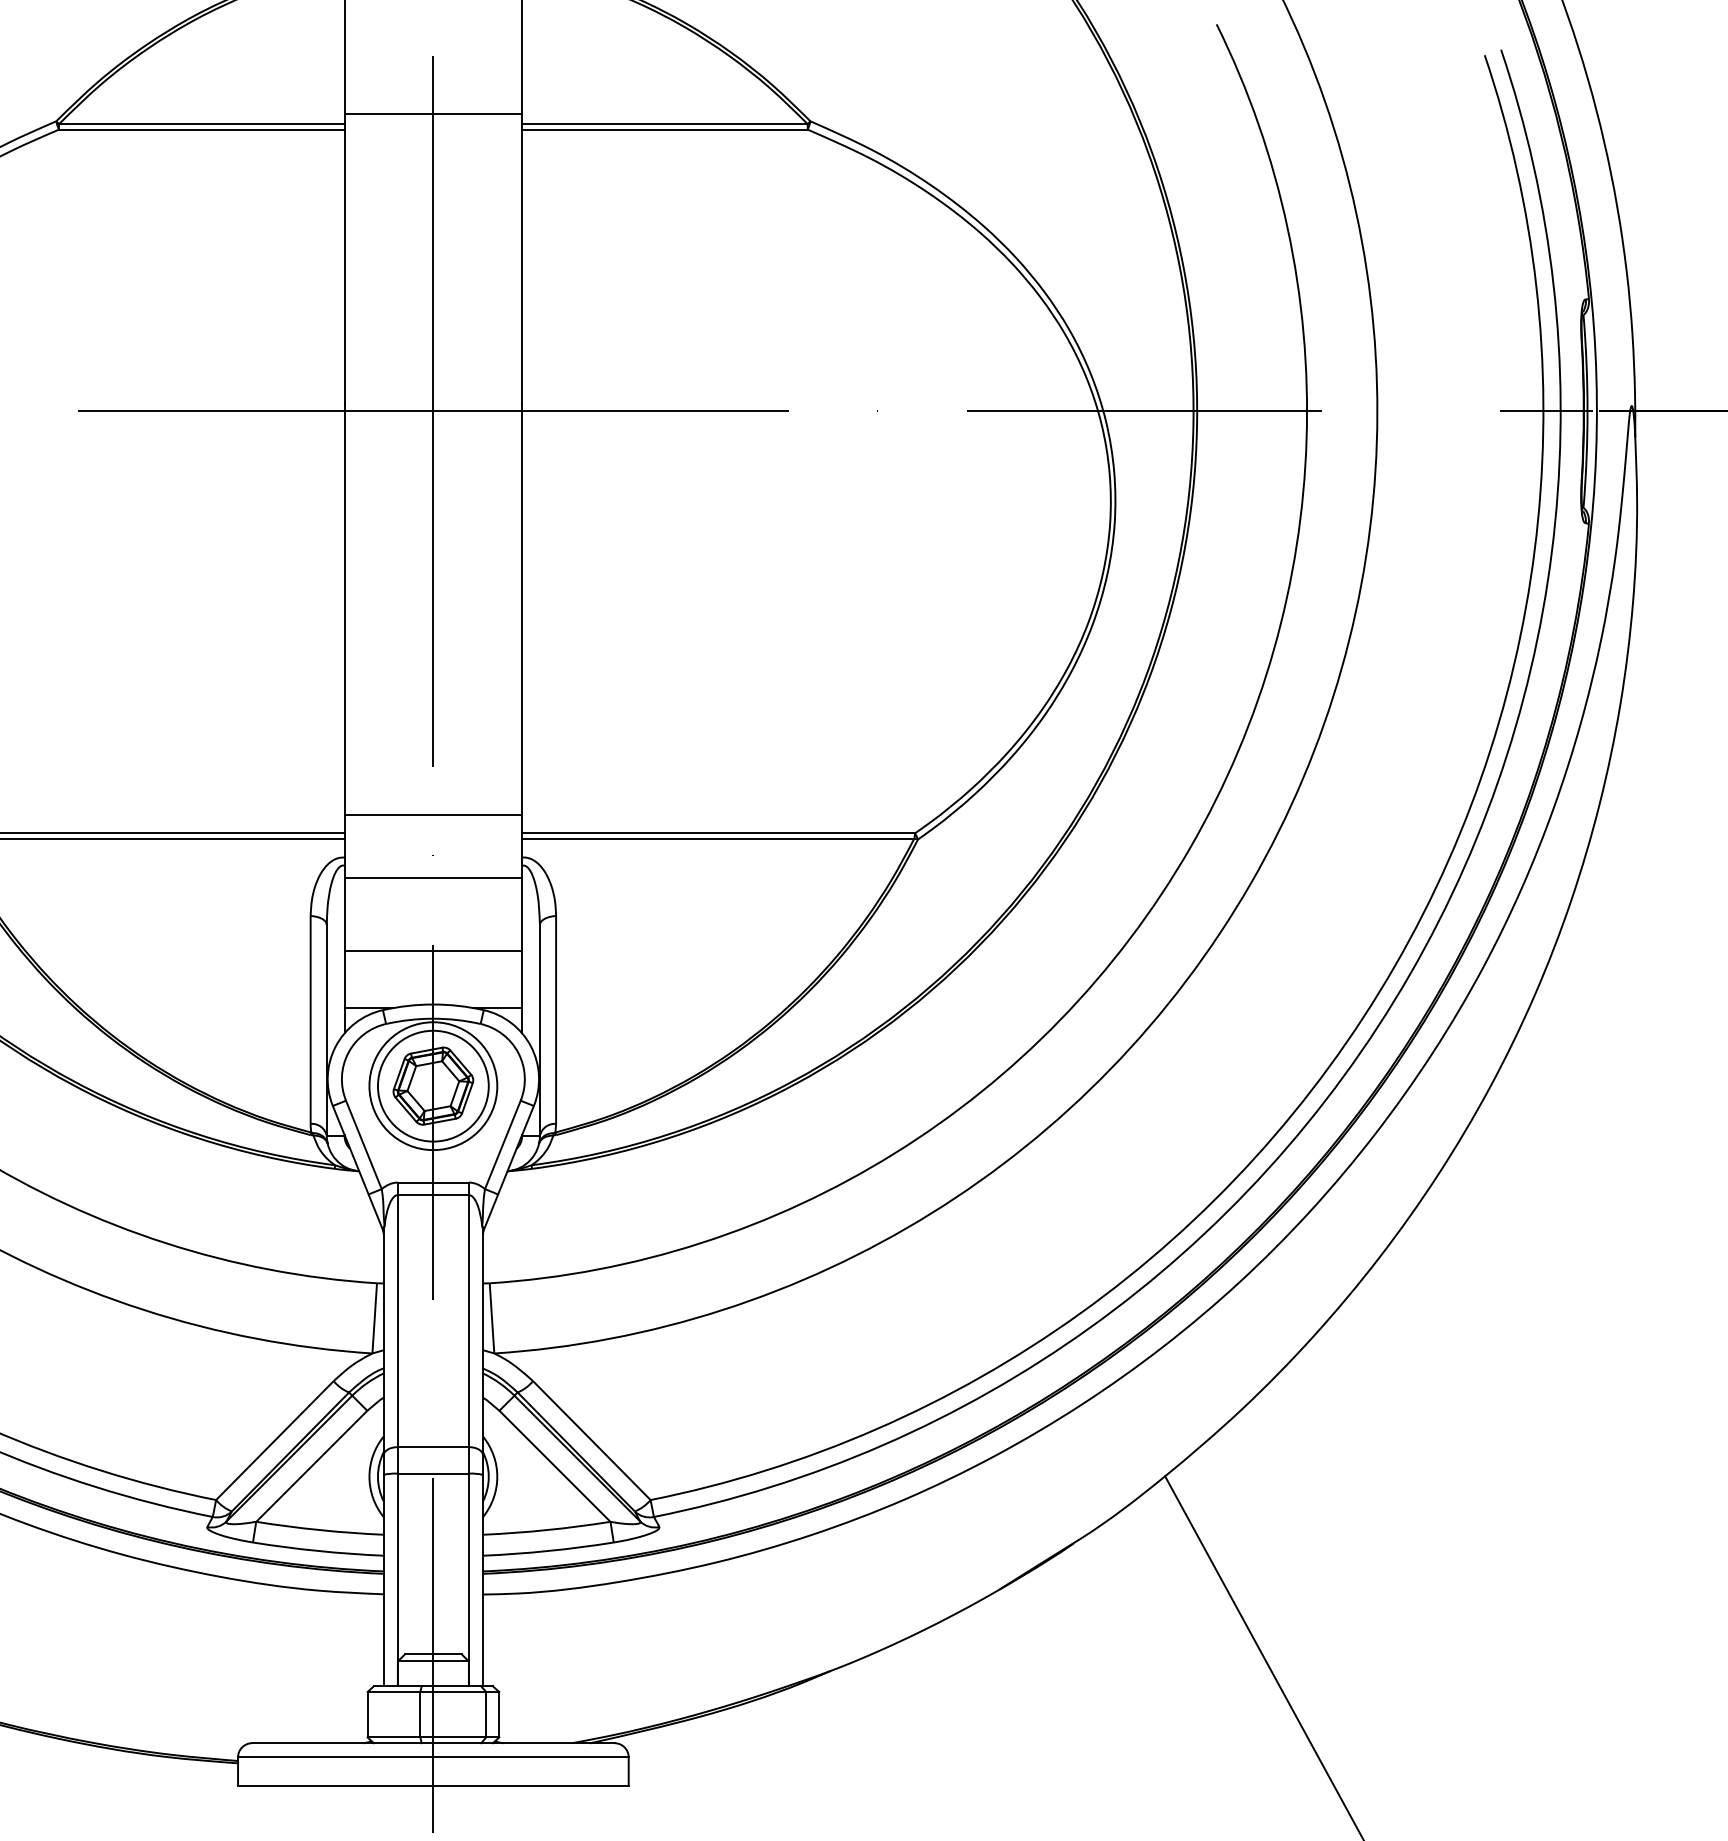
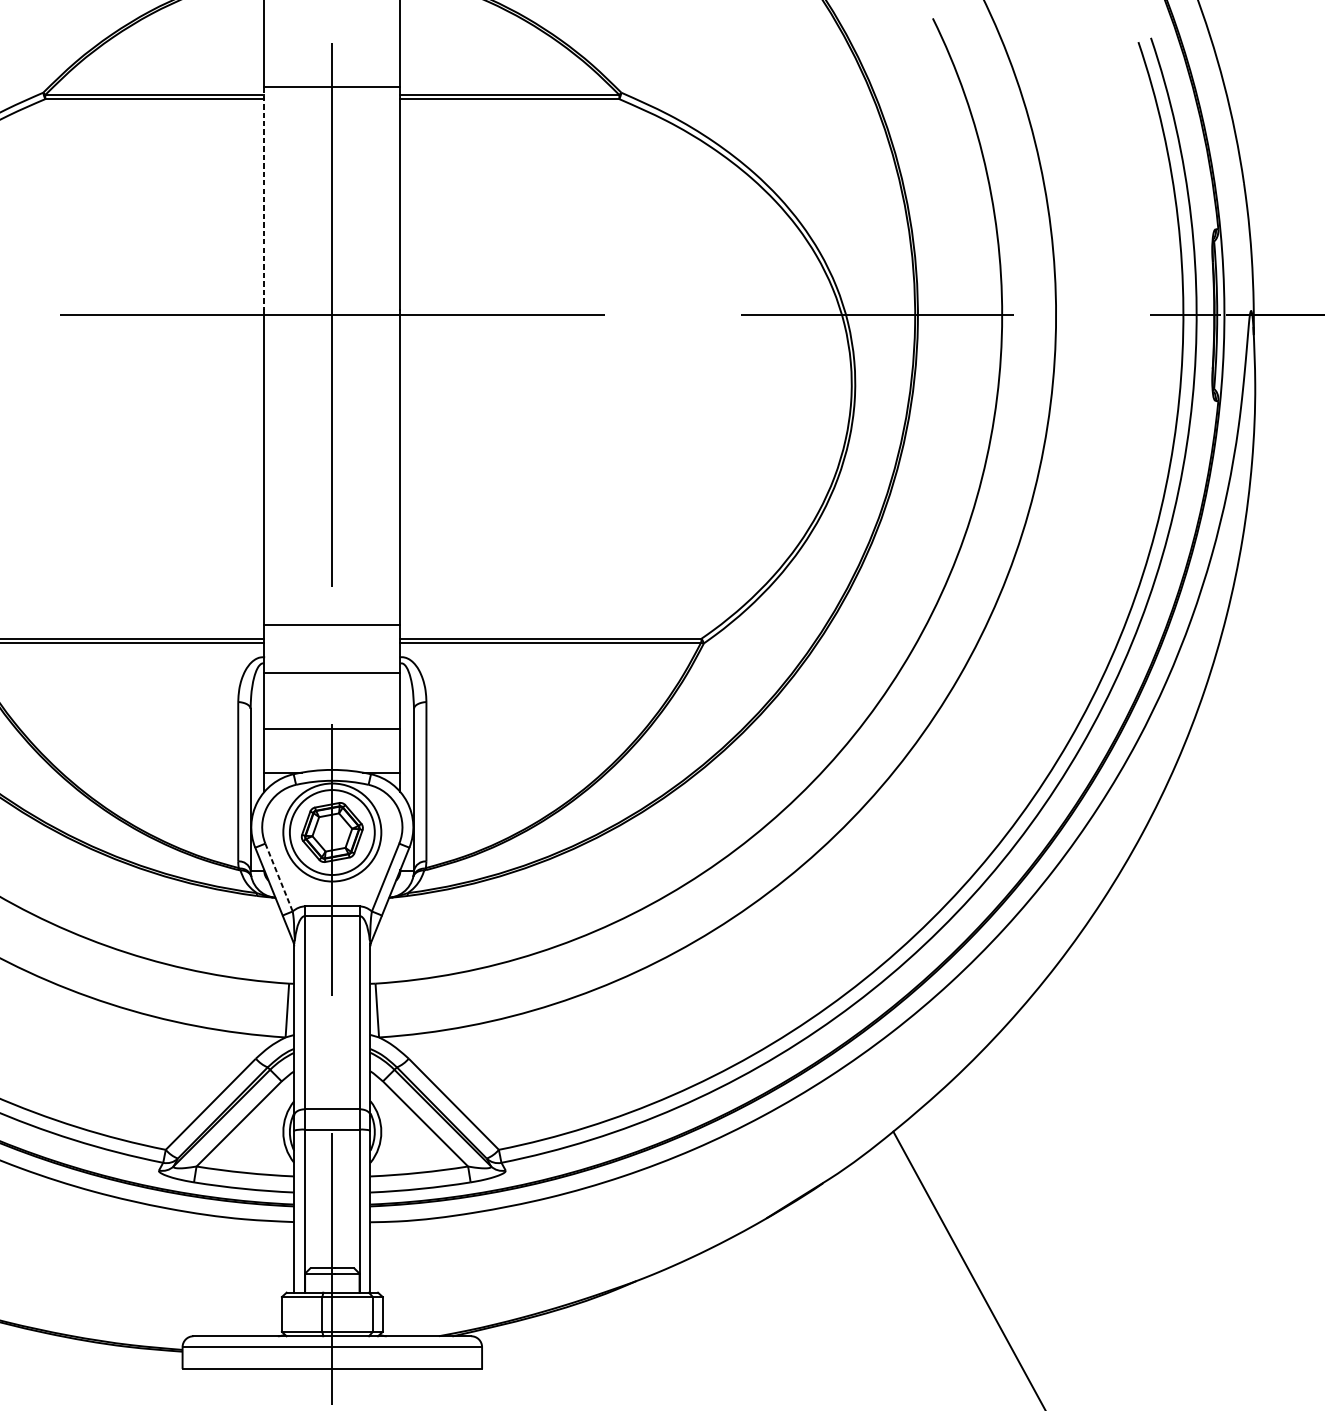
line: (344, 259) -> (264, 198), solid -> dashed
line: (363, 1144) -> (278, 877), solid -> dashed

